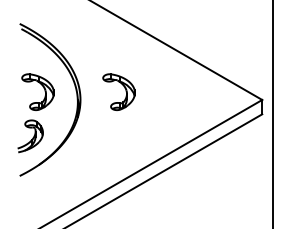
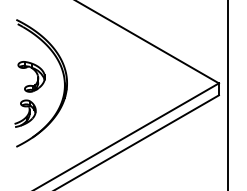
part: (124, 88) -> (103, 73), removed

